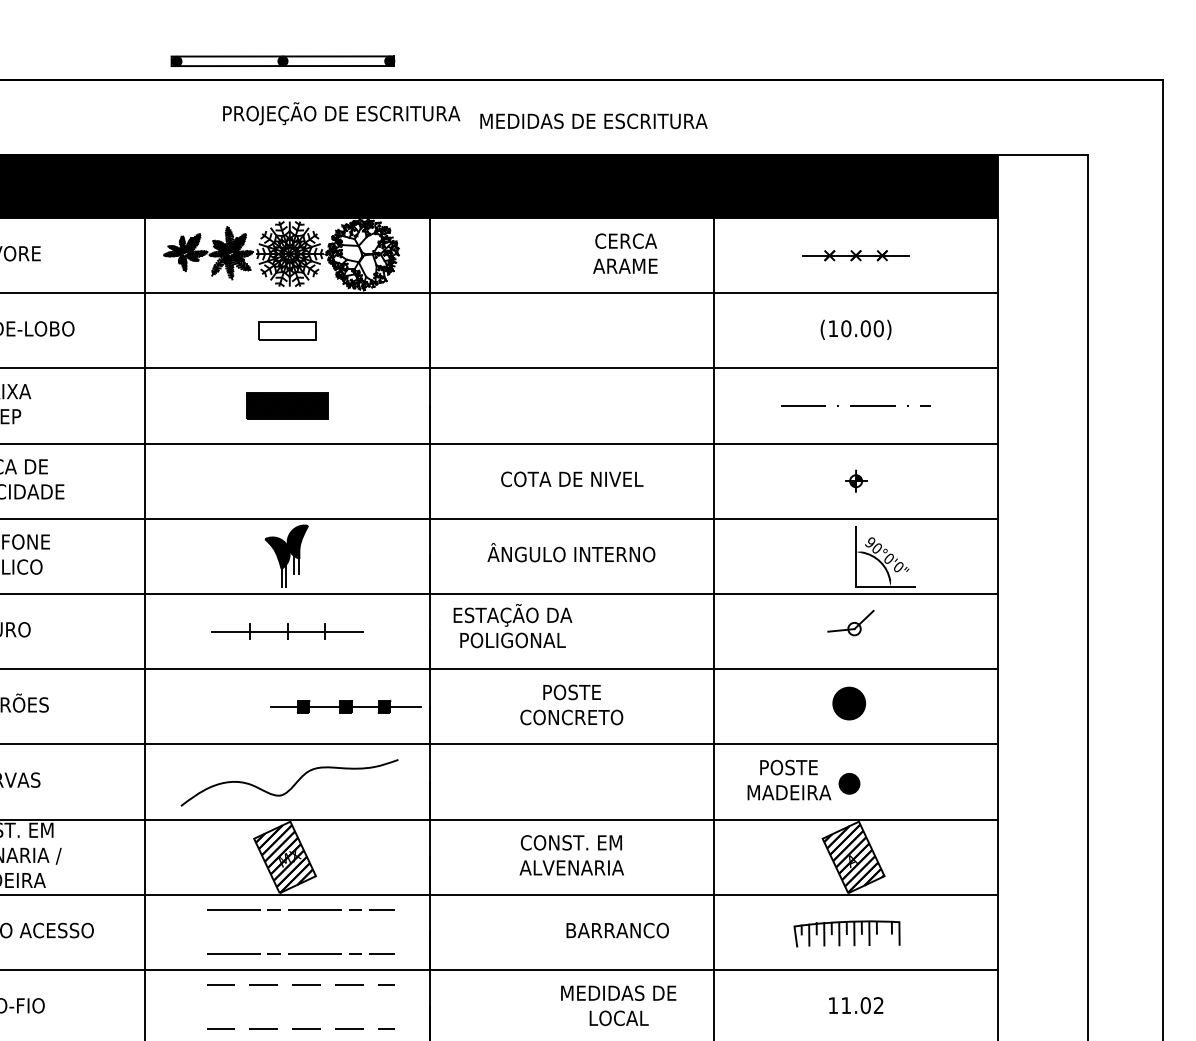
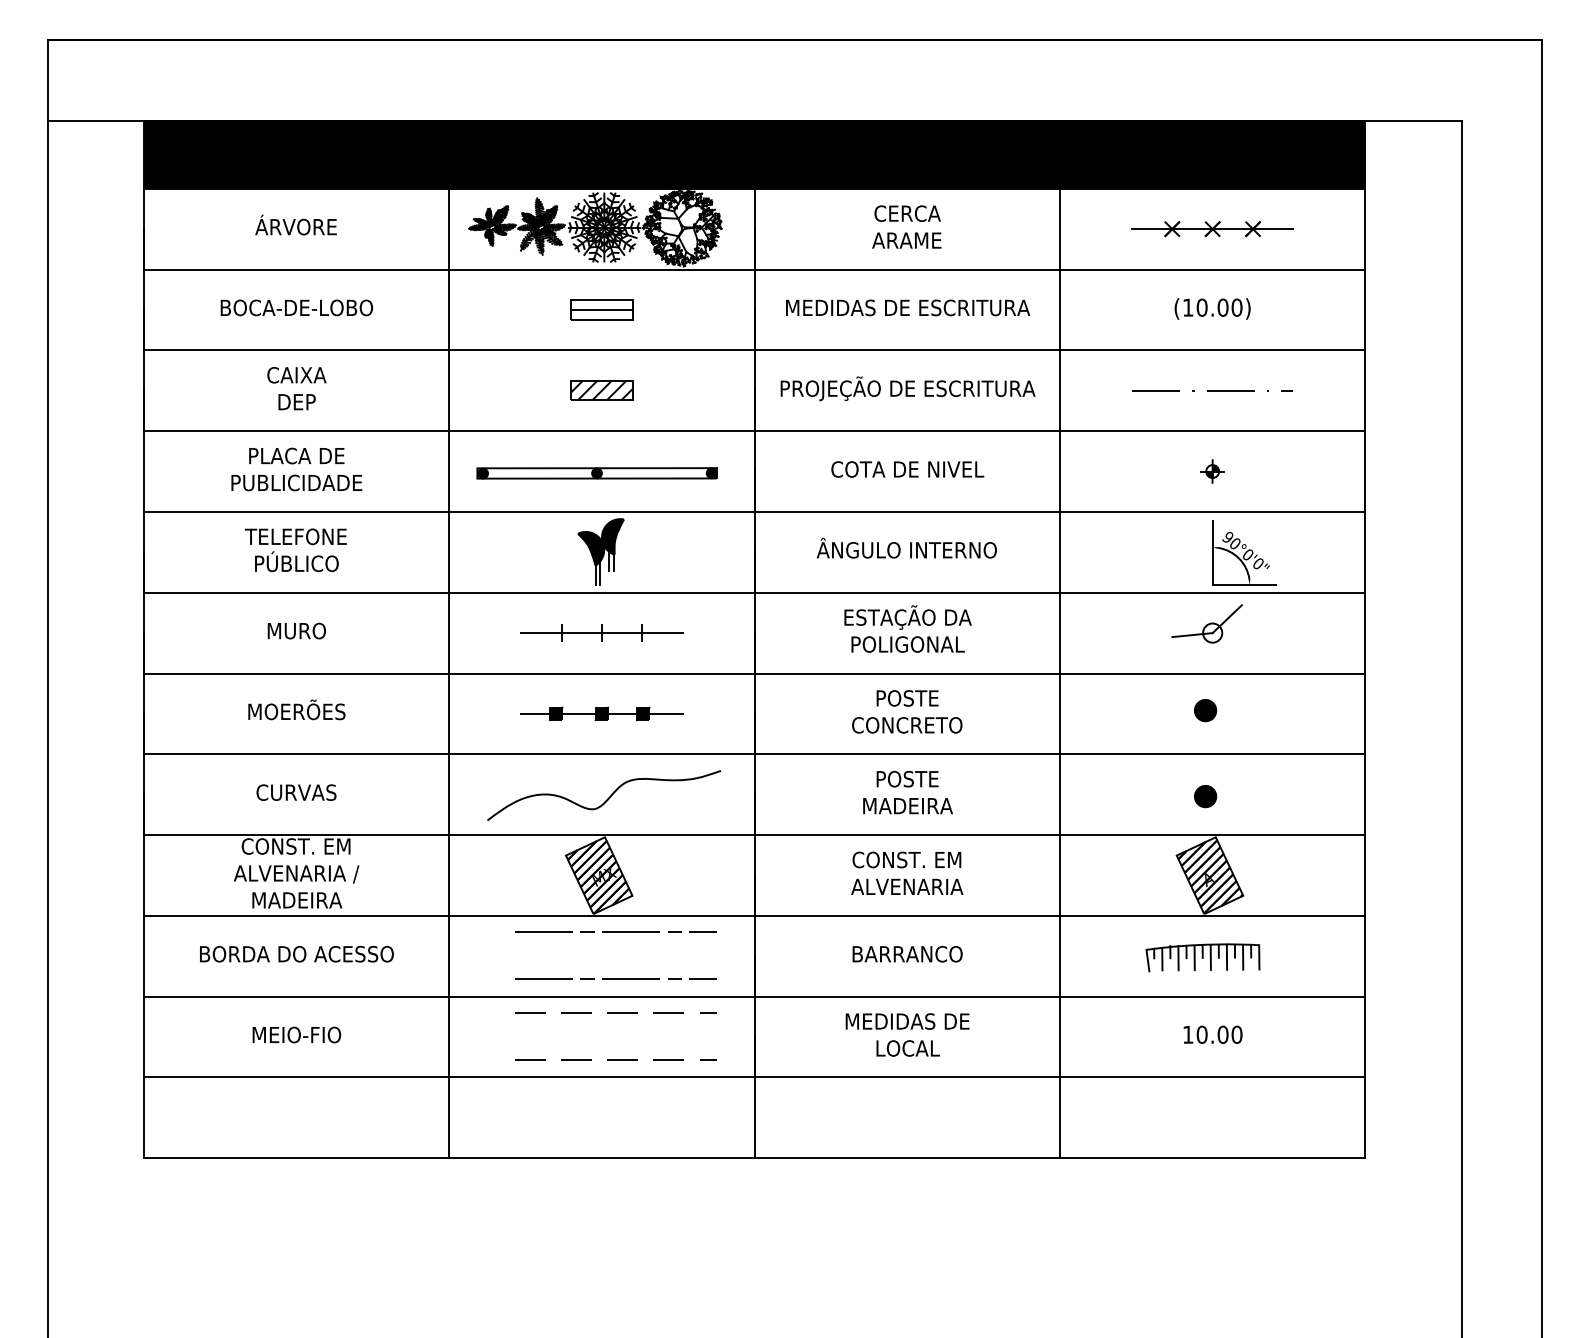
part: (282, 61) -> (596, 473), moved
text: (341, 113) -> (907, 388), moved
text: (594, 120) -> (908, 307), moved
text: (625, 253) -> (906, 226), moved
part: (855, 255) -> (1212, 229), size x1.43
line: (287, 330) -> (601, 309), added
part: (287, 405) -> (601, 390), size x0.71
part: (850, 622) -> (1206, 623), size x1.43
text: (512, 625) -> (907, 628), moved
part: (849, 703) -> (1205, 710), size x0.62
part: (345, 706) -> (601, 713), moved
text: (788, 780) -> (907, 792), moved
text: (617, 930) -> (907, 954), moved
line: (884, 933) -> (1243, 957), added
text: (618, 1005) -> (907, 1034), moved
text: (862, 1005) -> (1219, 1034), 11.02 -> 10.00

